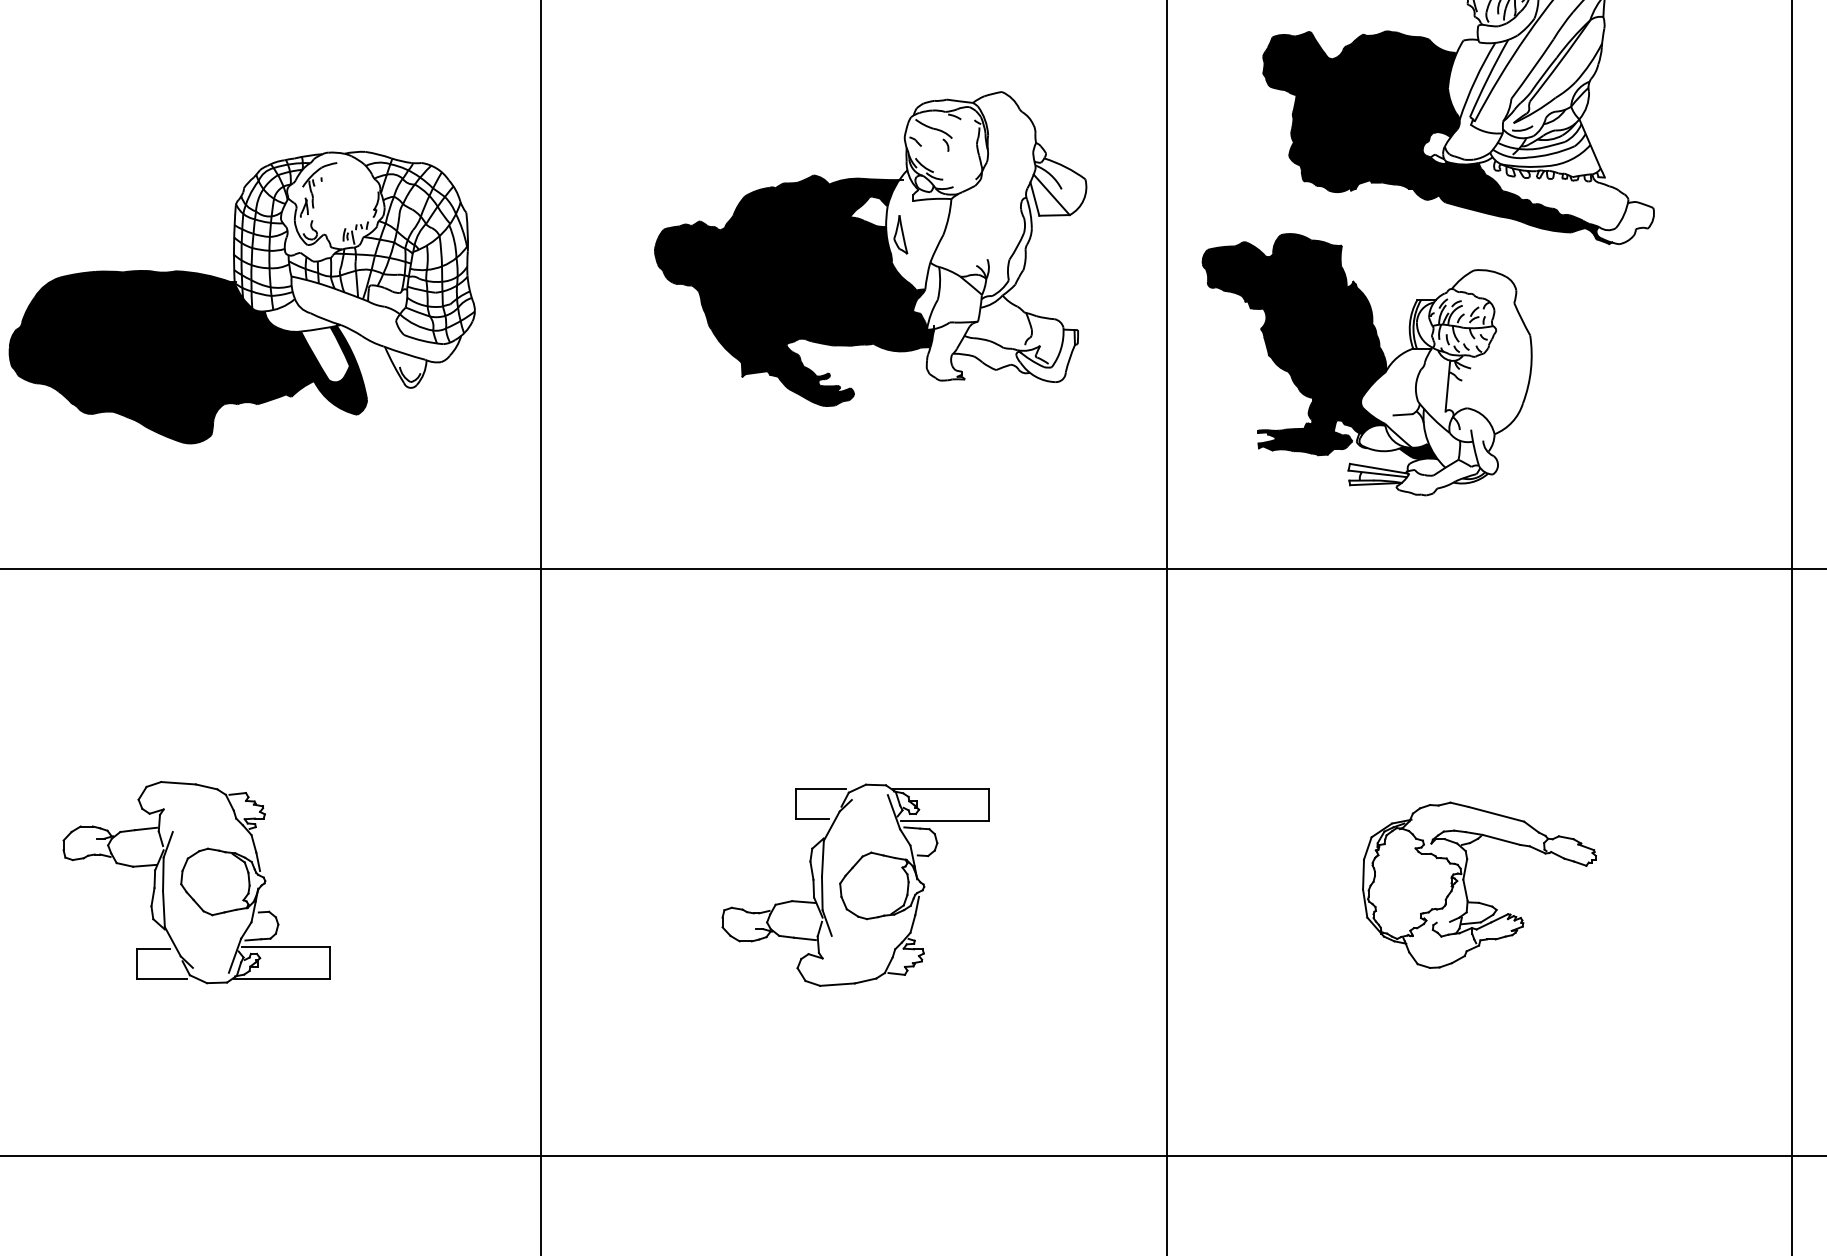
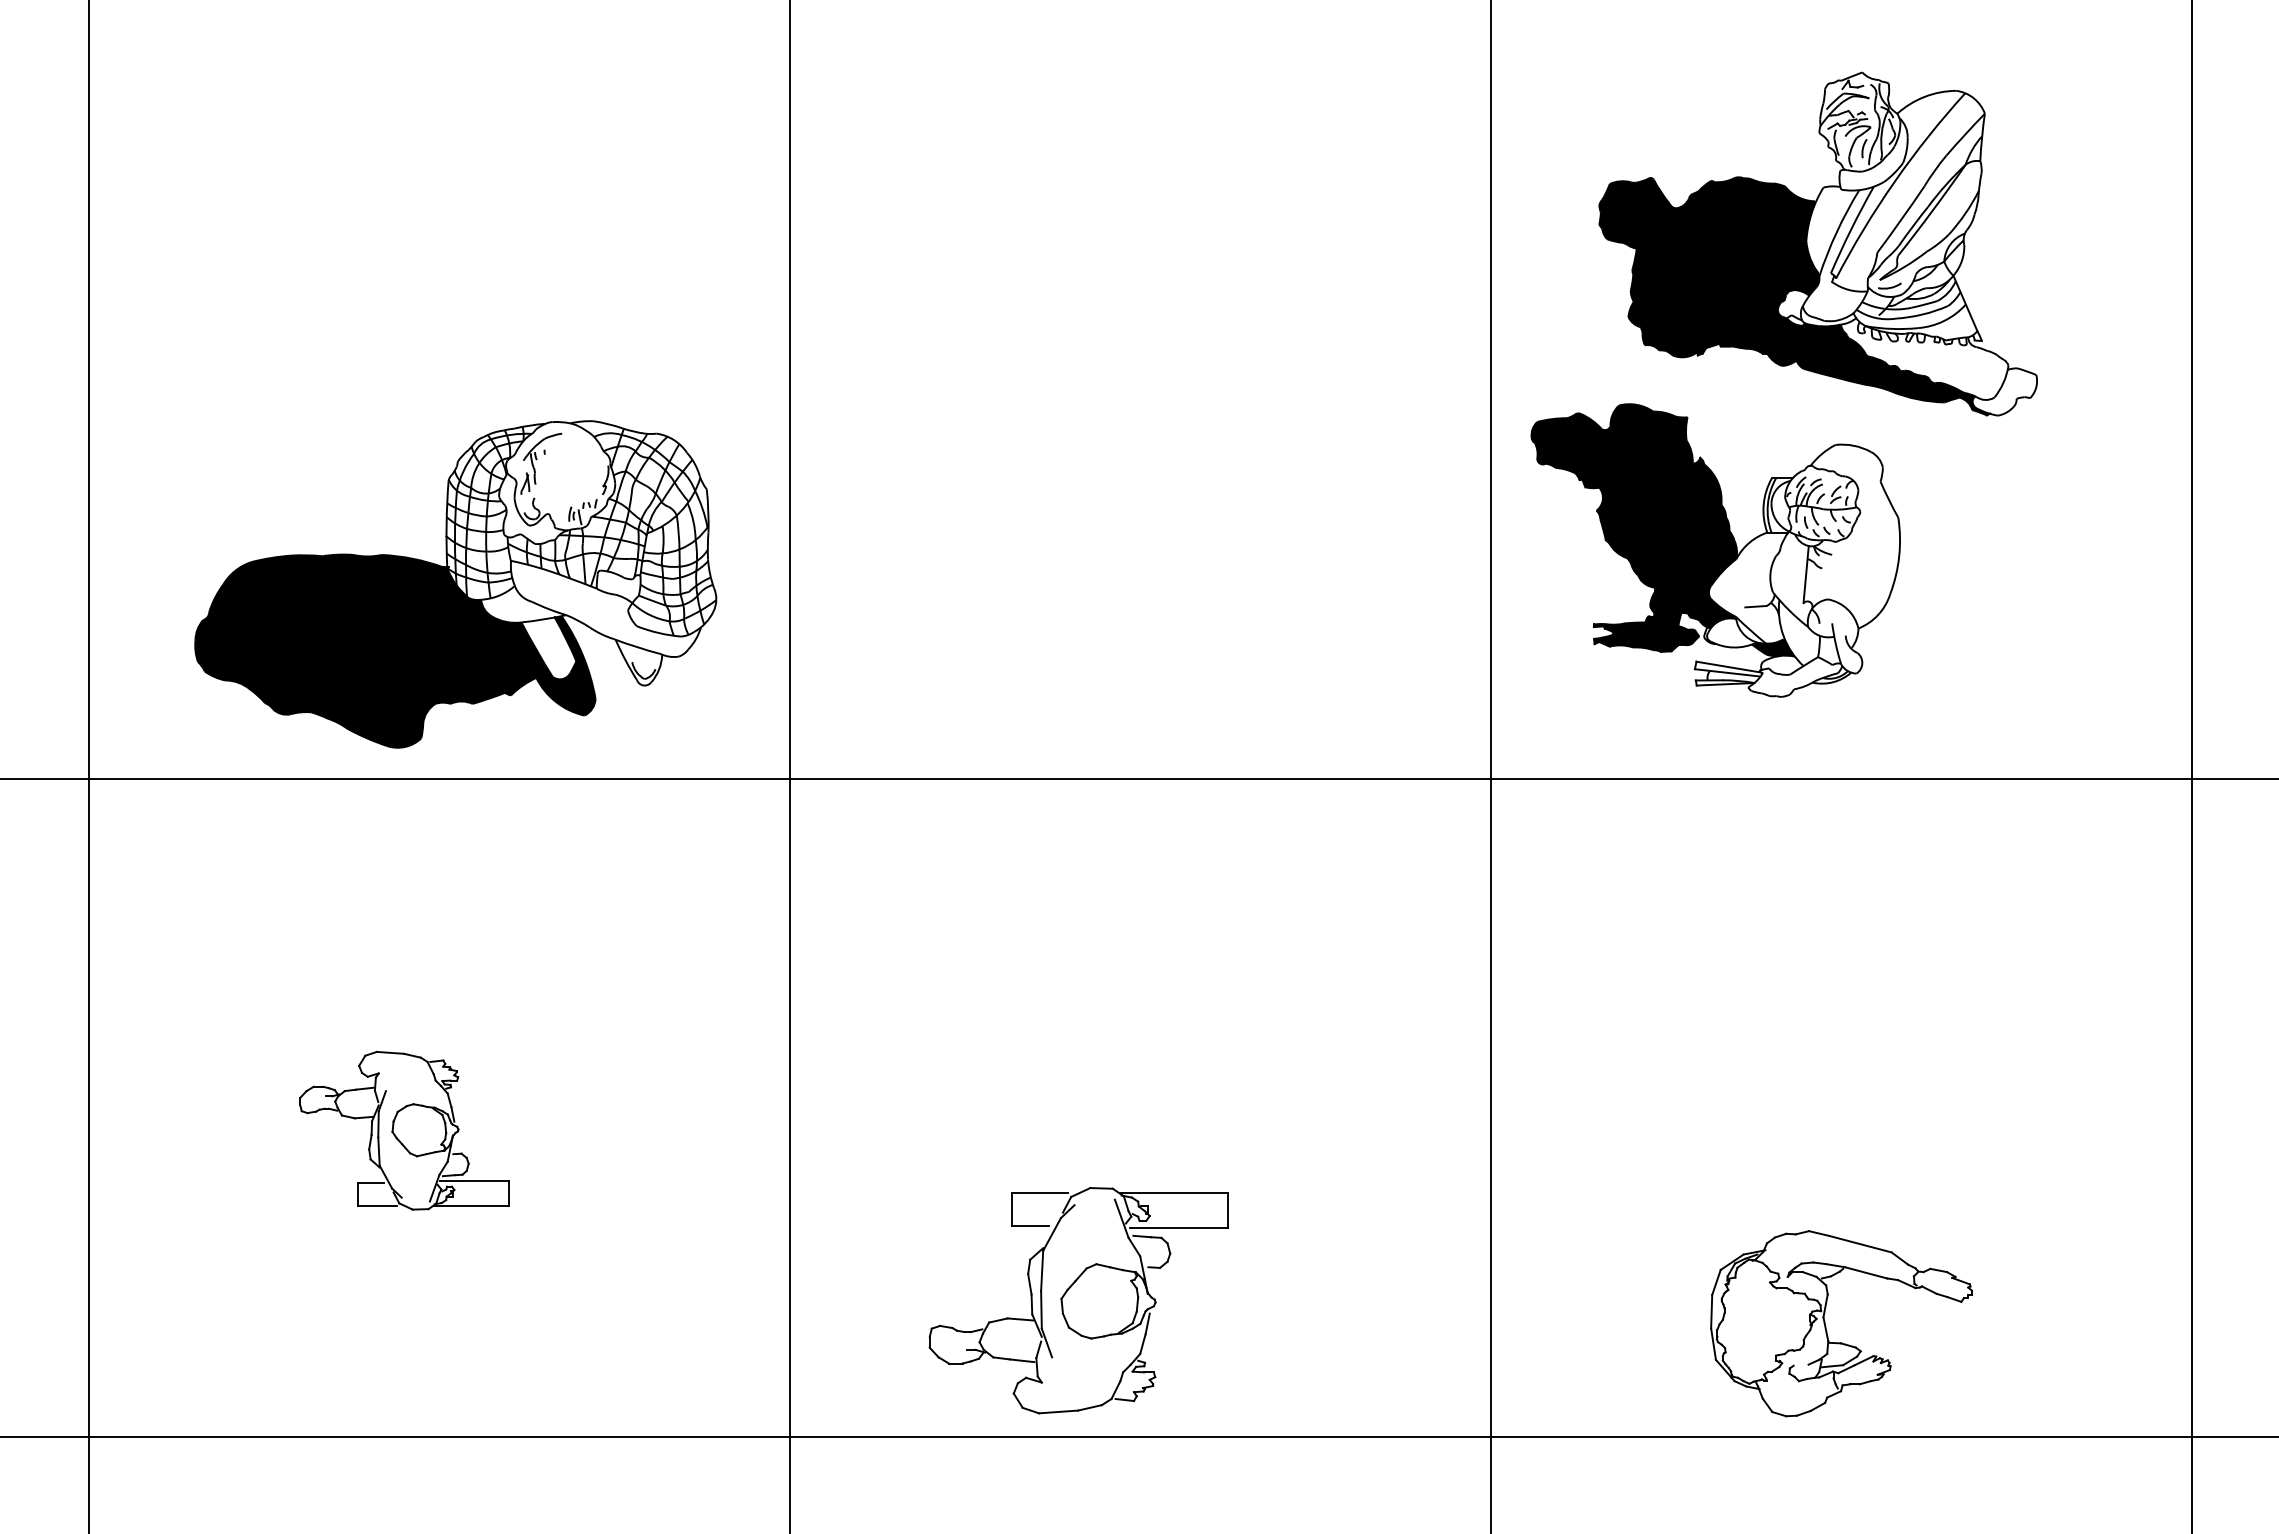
part: (870, 248) -> (1159, 420), removed
part: (242, 297) -> (455, 584), moved
part: (196, 882) -> (404, 1130), size x0.7
part: (855, 885) -> (1078, 1300), moved
part: (1466, 887) -> (1826, 1326), moved

